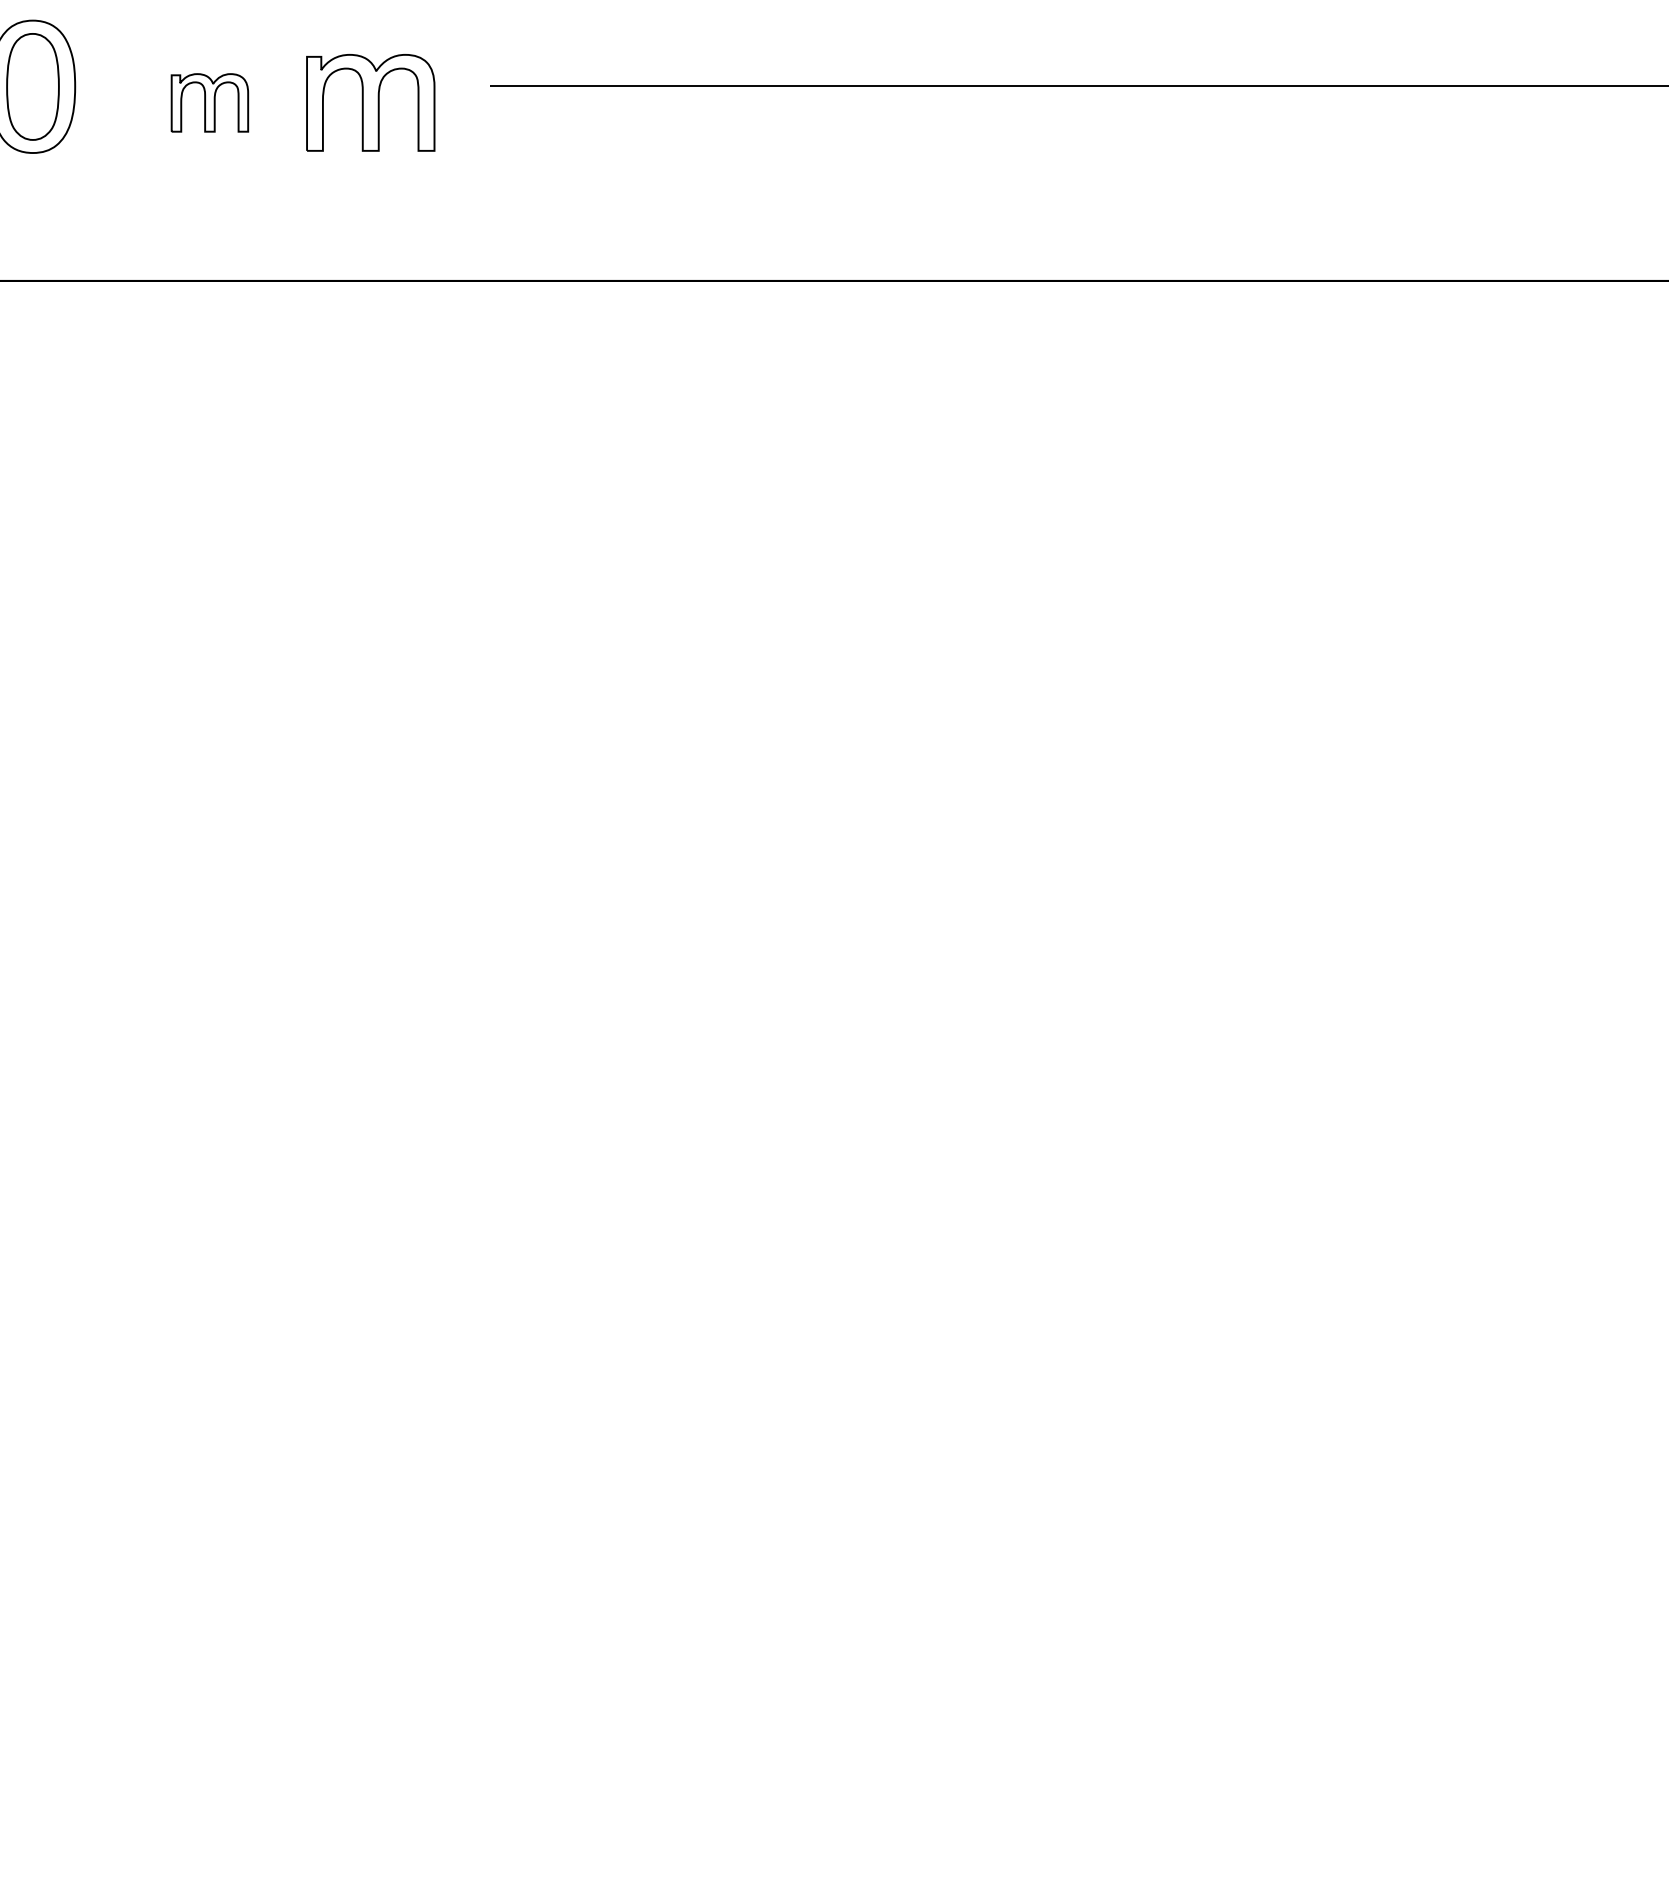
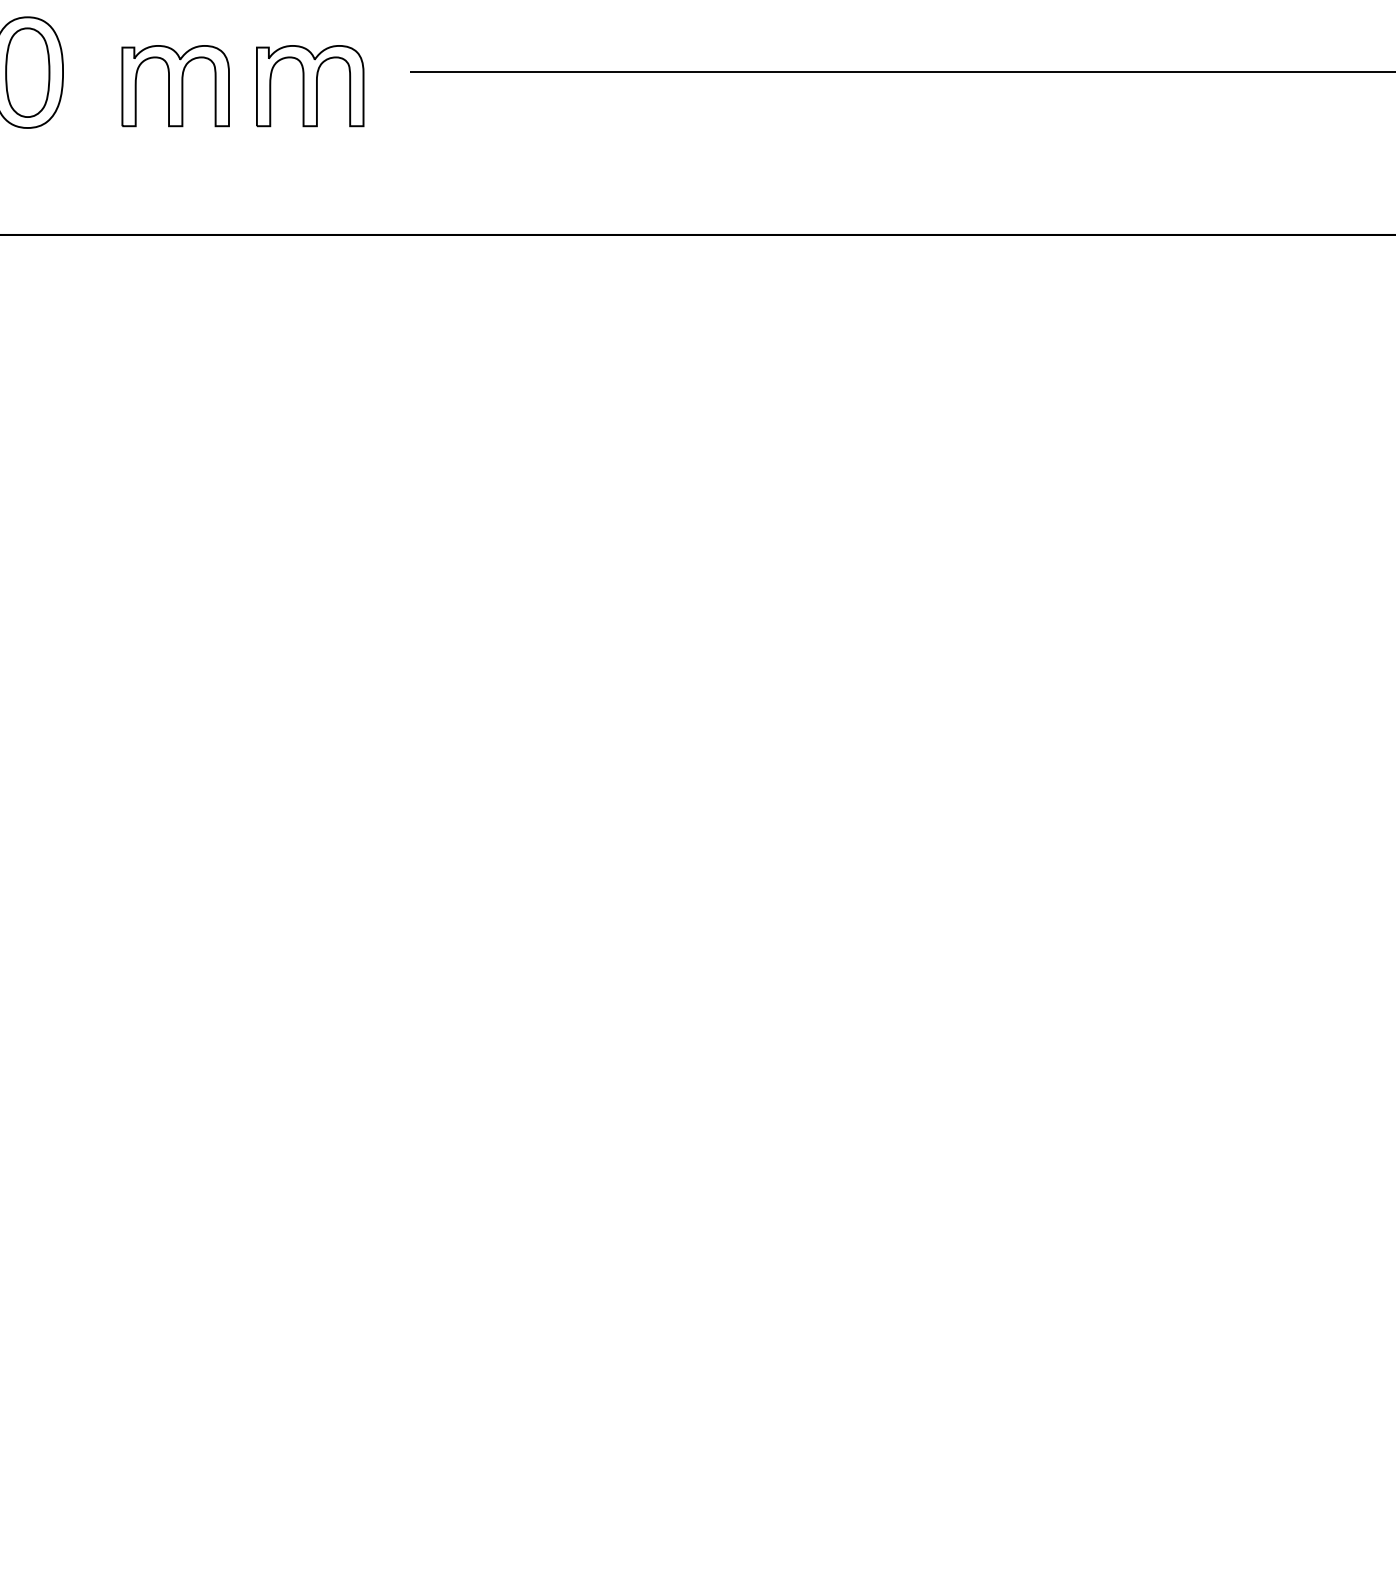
part: (209, 102) -> (175, 85), size x1.67

